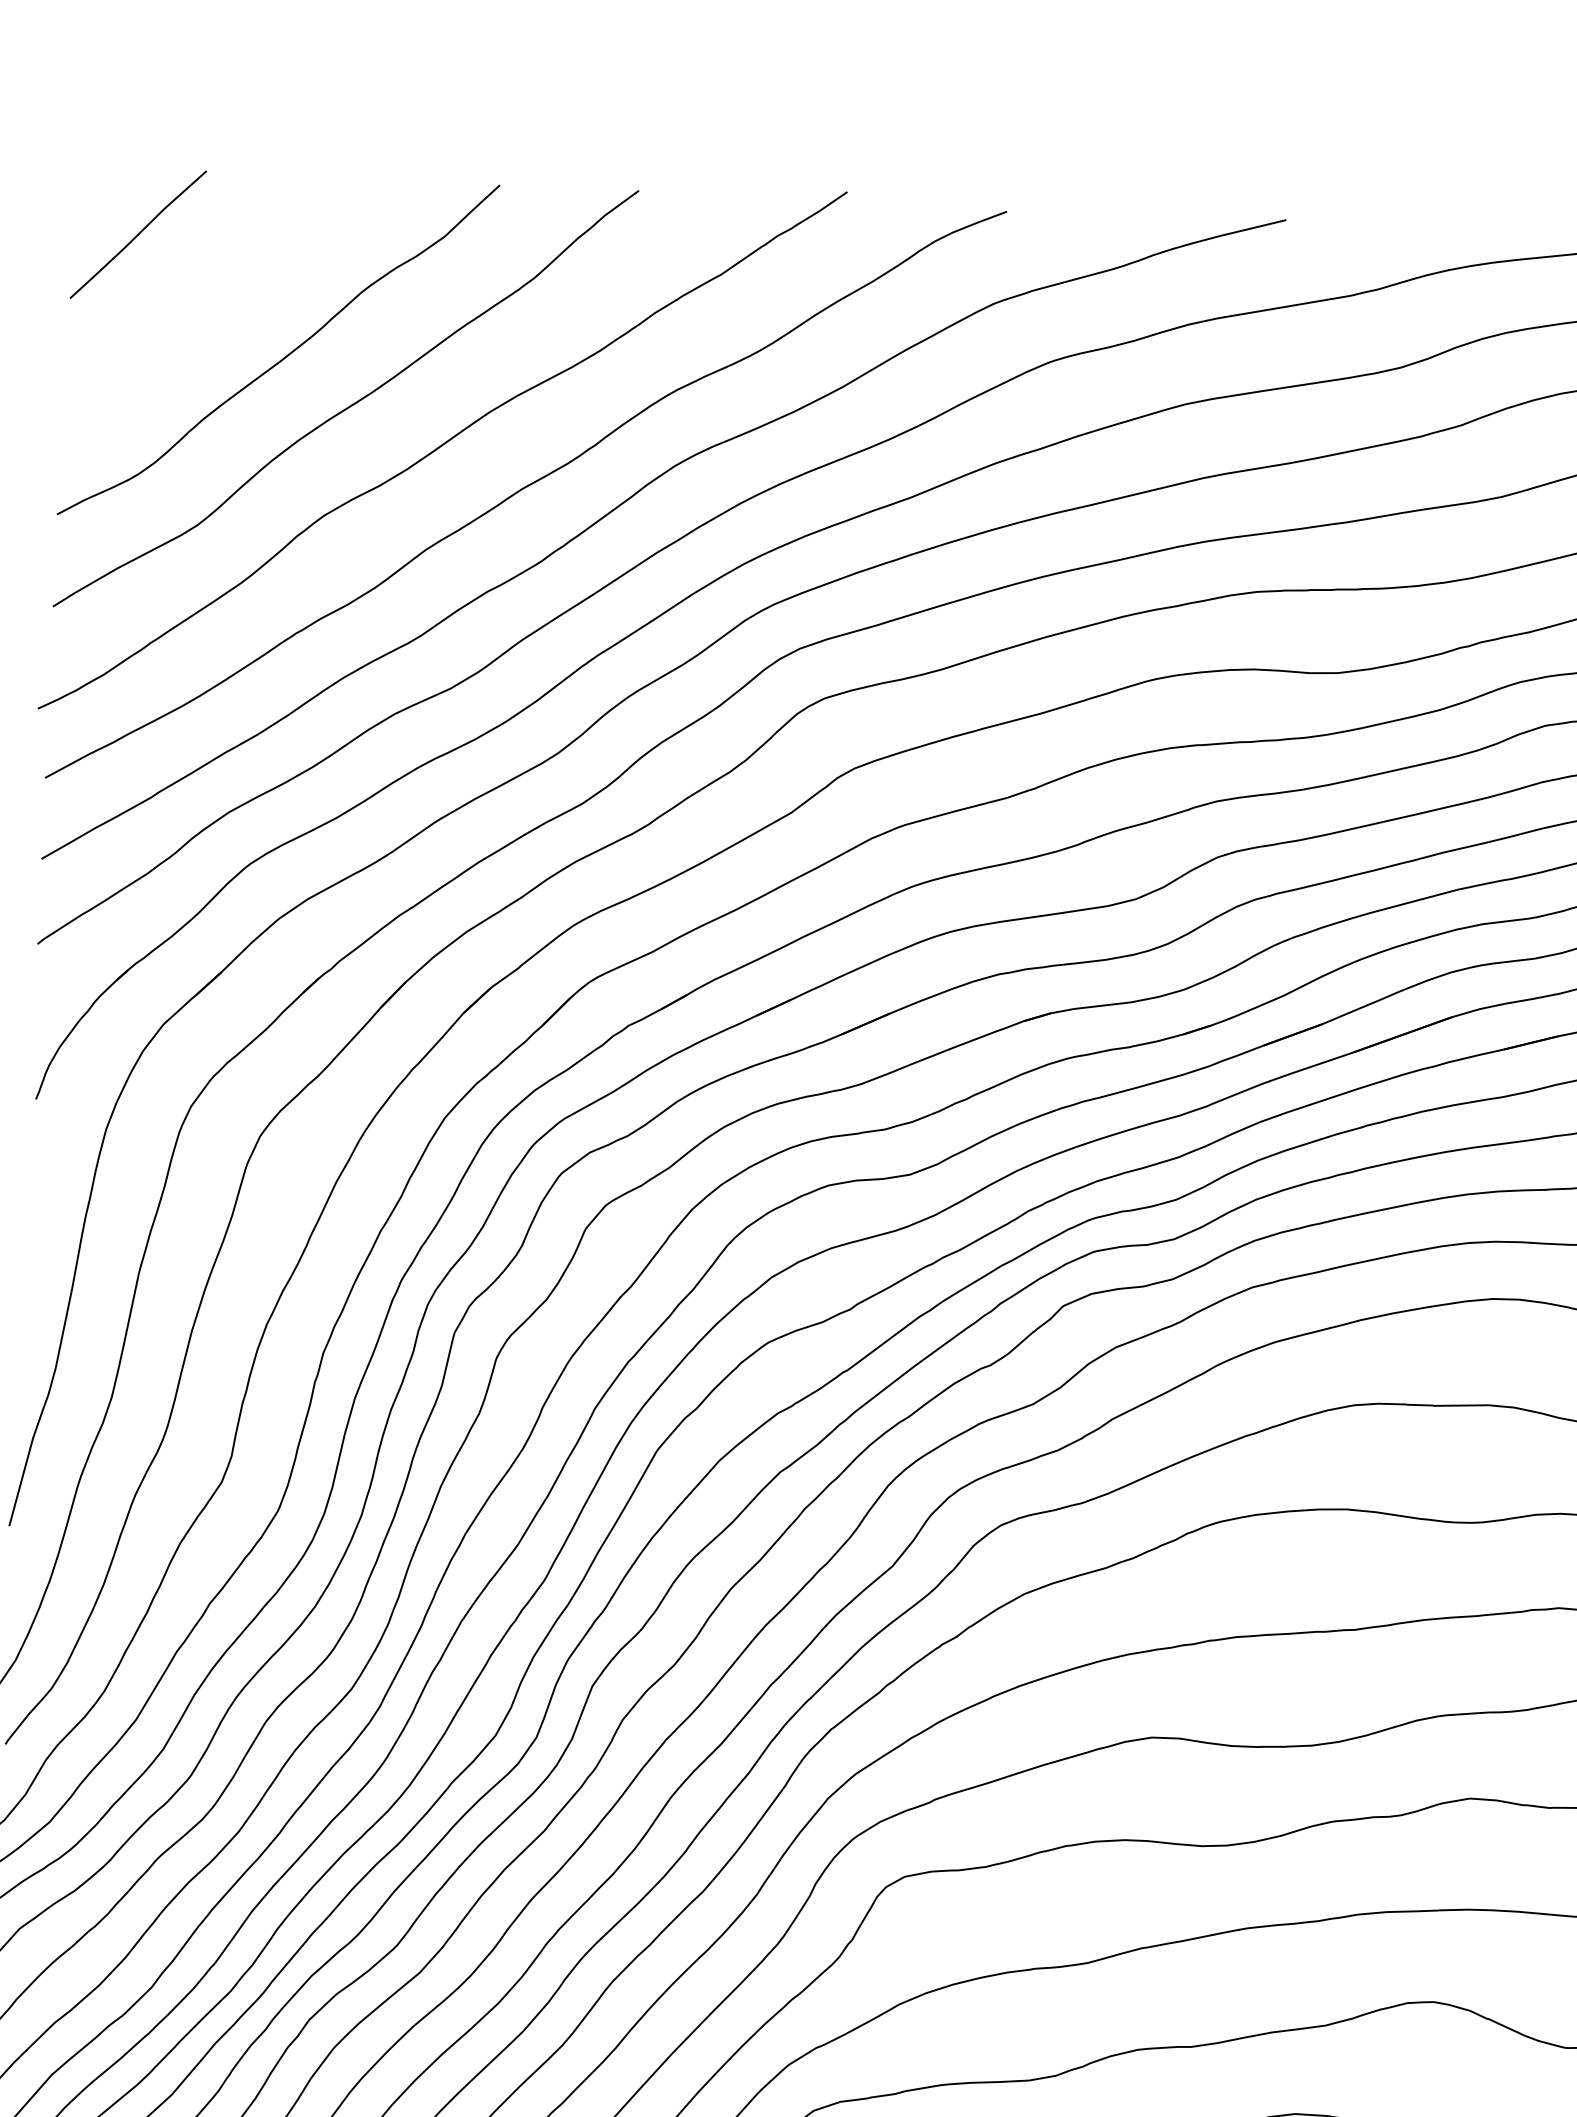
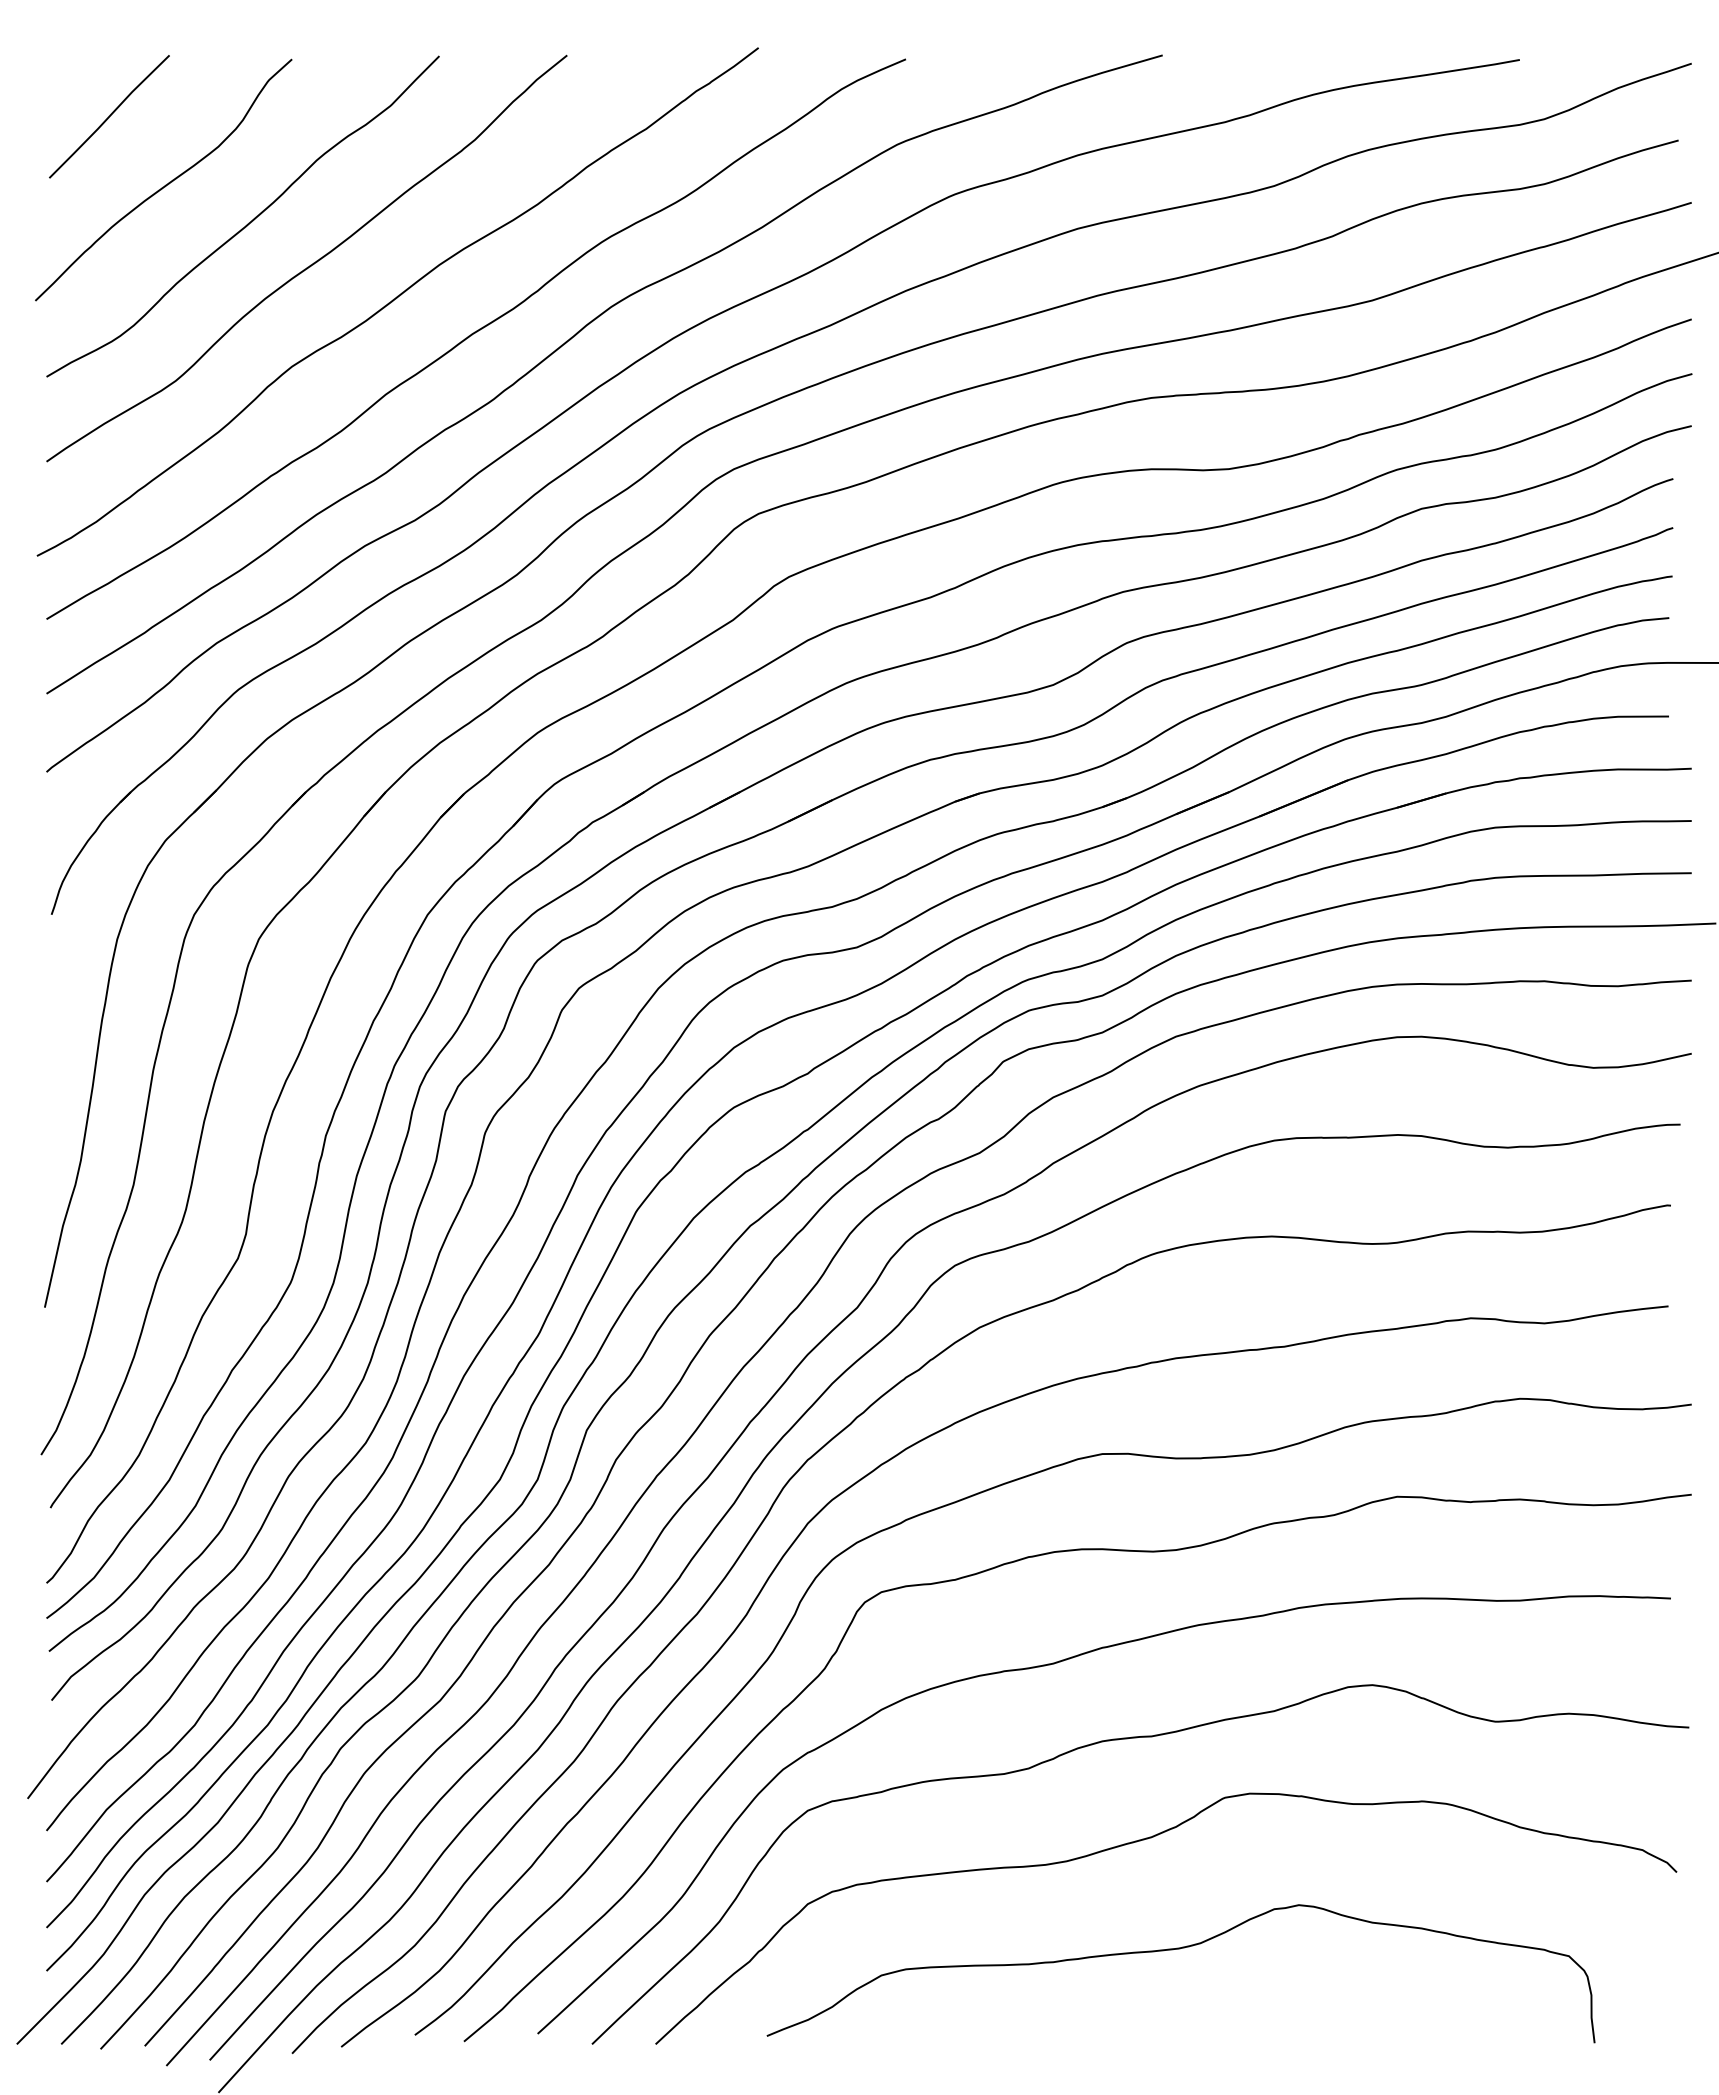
curve: (195, 311) -> (165, 184), added

